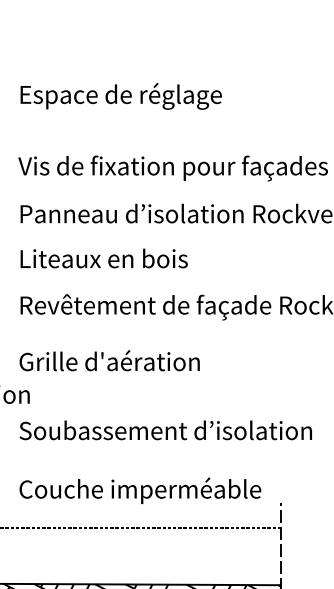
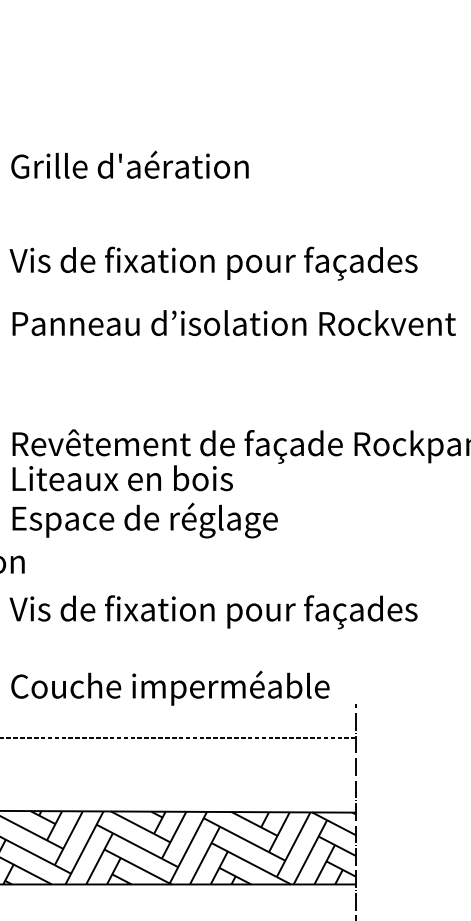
text: (120, 96) -> (144, 168), Espace de réglage -> Grille d'aération
text: (104, 258) -> (122, 478), moved
text: (120, 363) -> (144, 520), Grille d'aération -> Espace de réglage
text: (173, 433) -> (213, 612), Soubassement d’isolation -> Vis de fixation pour façades

